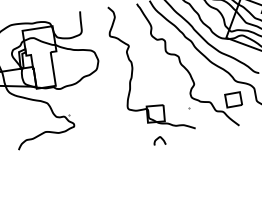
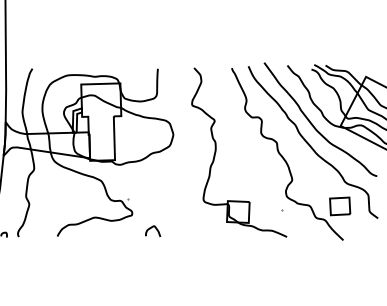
curve: (161, 139) -> (155, 229), moved

